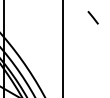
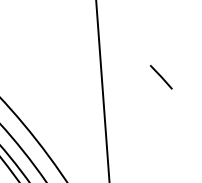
line: (92, 17) -> (159, 76), moved

